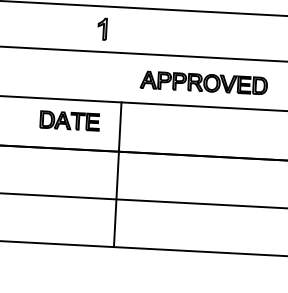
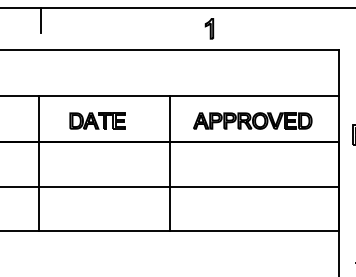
part: (102, 28) -> (209, 28), moved
part: (203, 82) -> (252, 120), moved
part: (69, 120) -> (97, 120), moved

